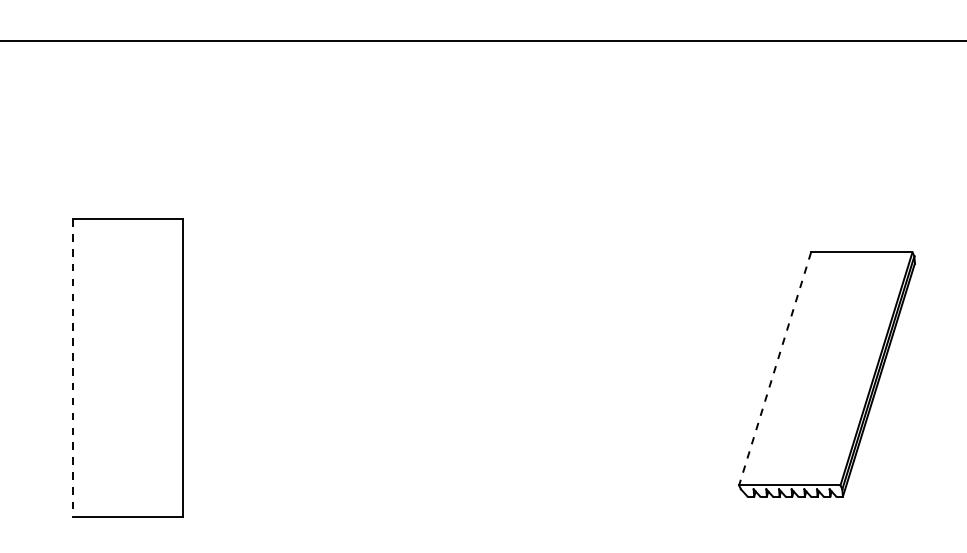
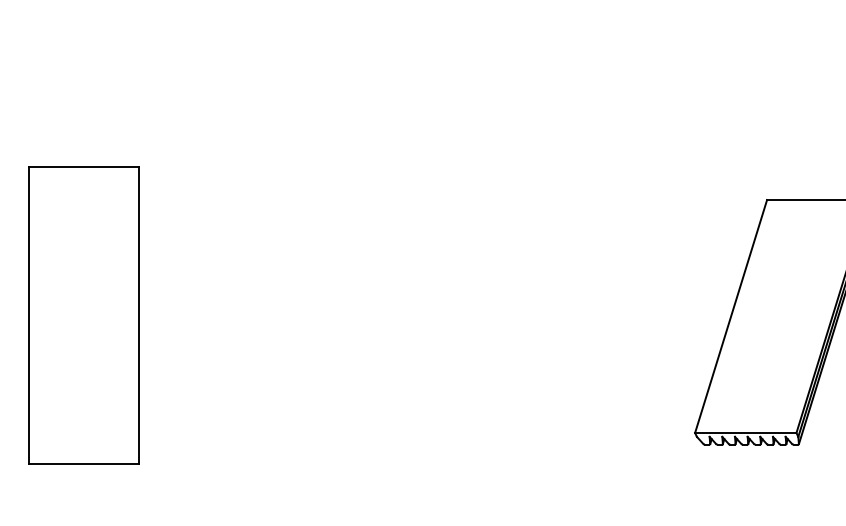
line: (72, 368) -> (28, 316), dashed -> solid
line: (775, 368) -> (731, 316), dashed -> solid

